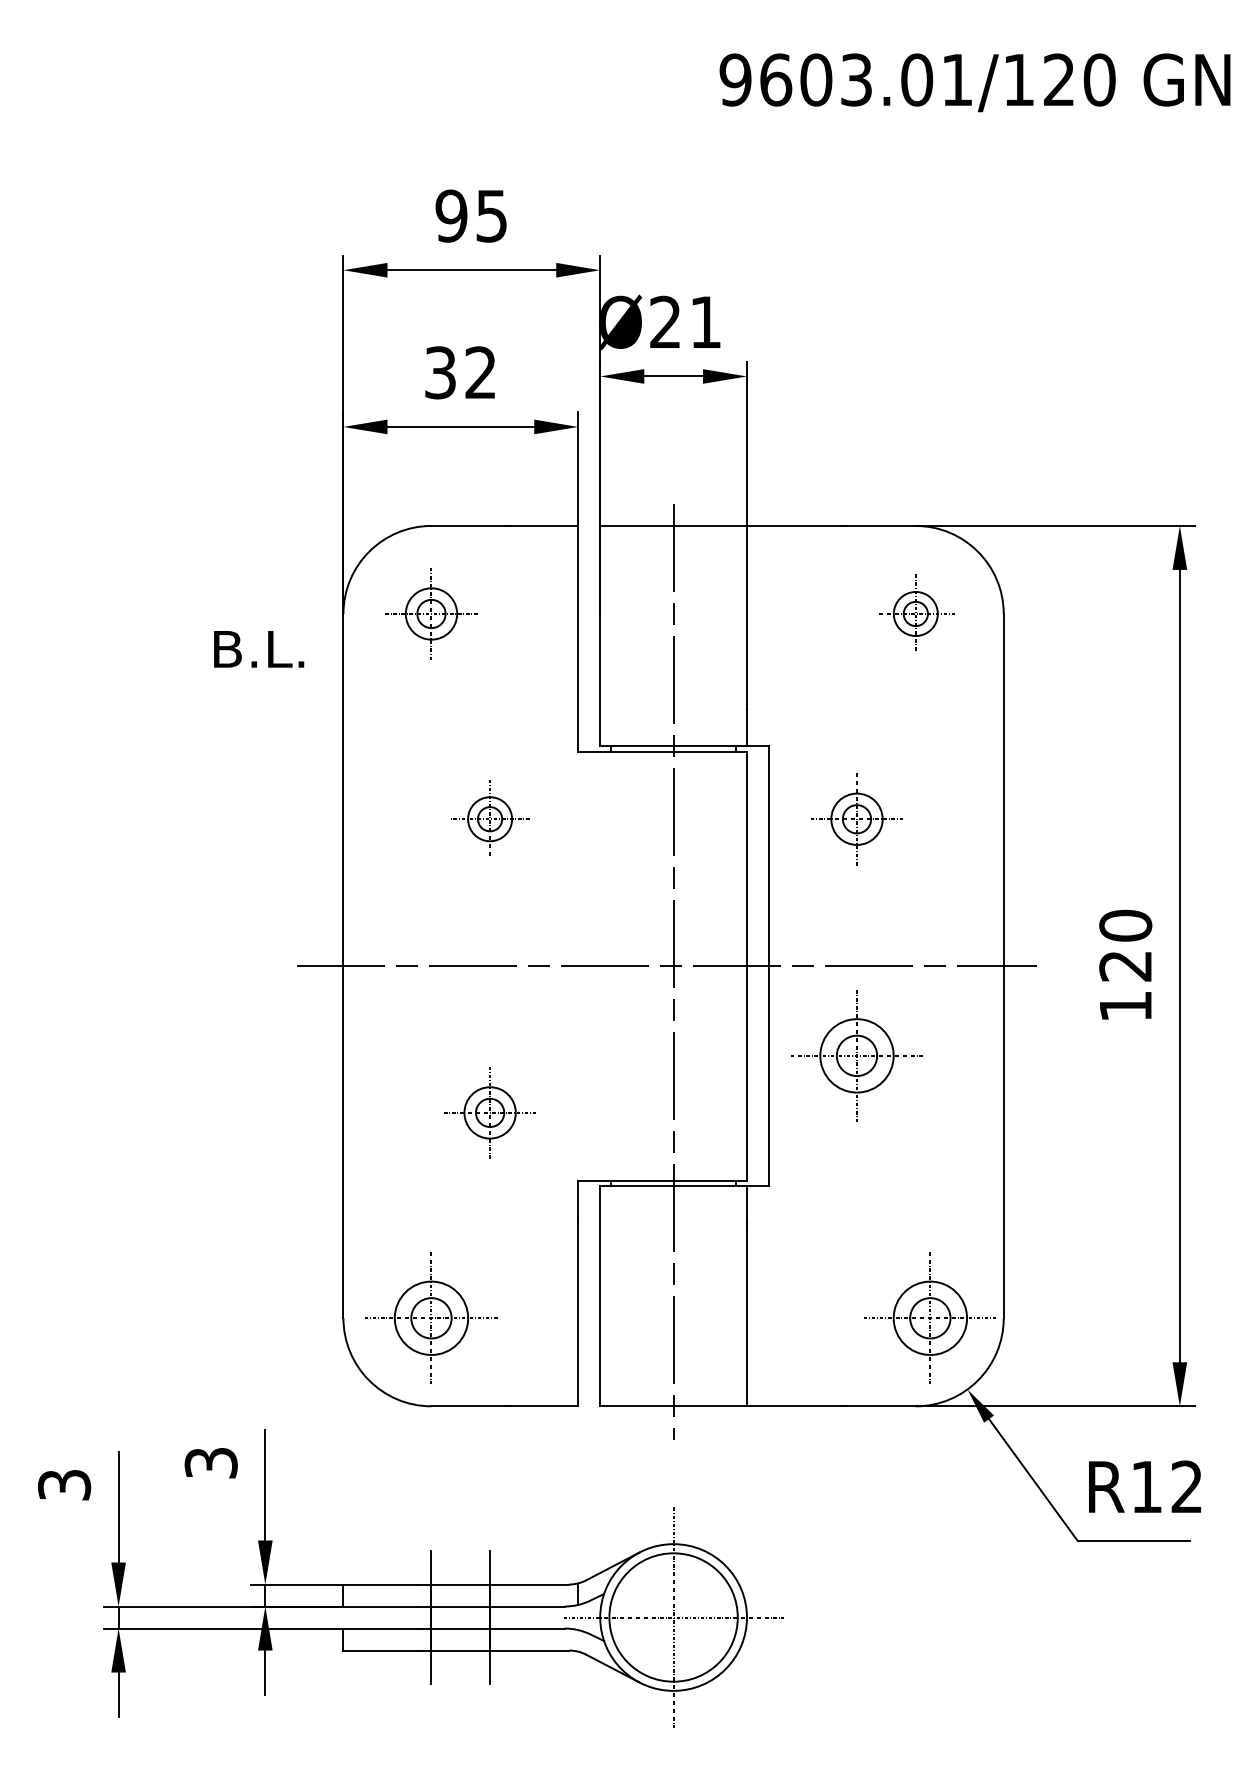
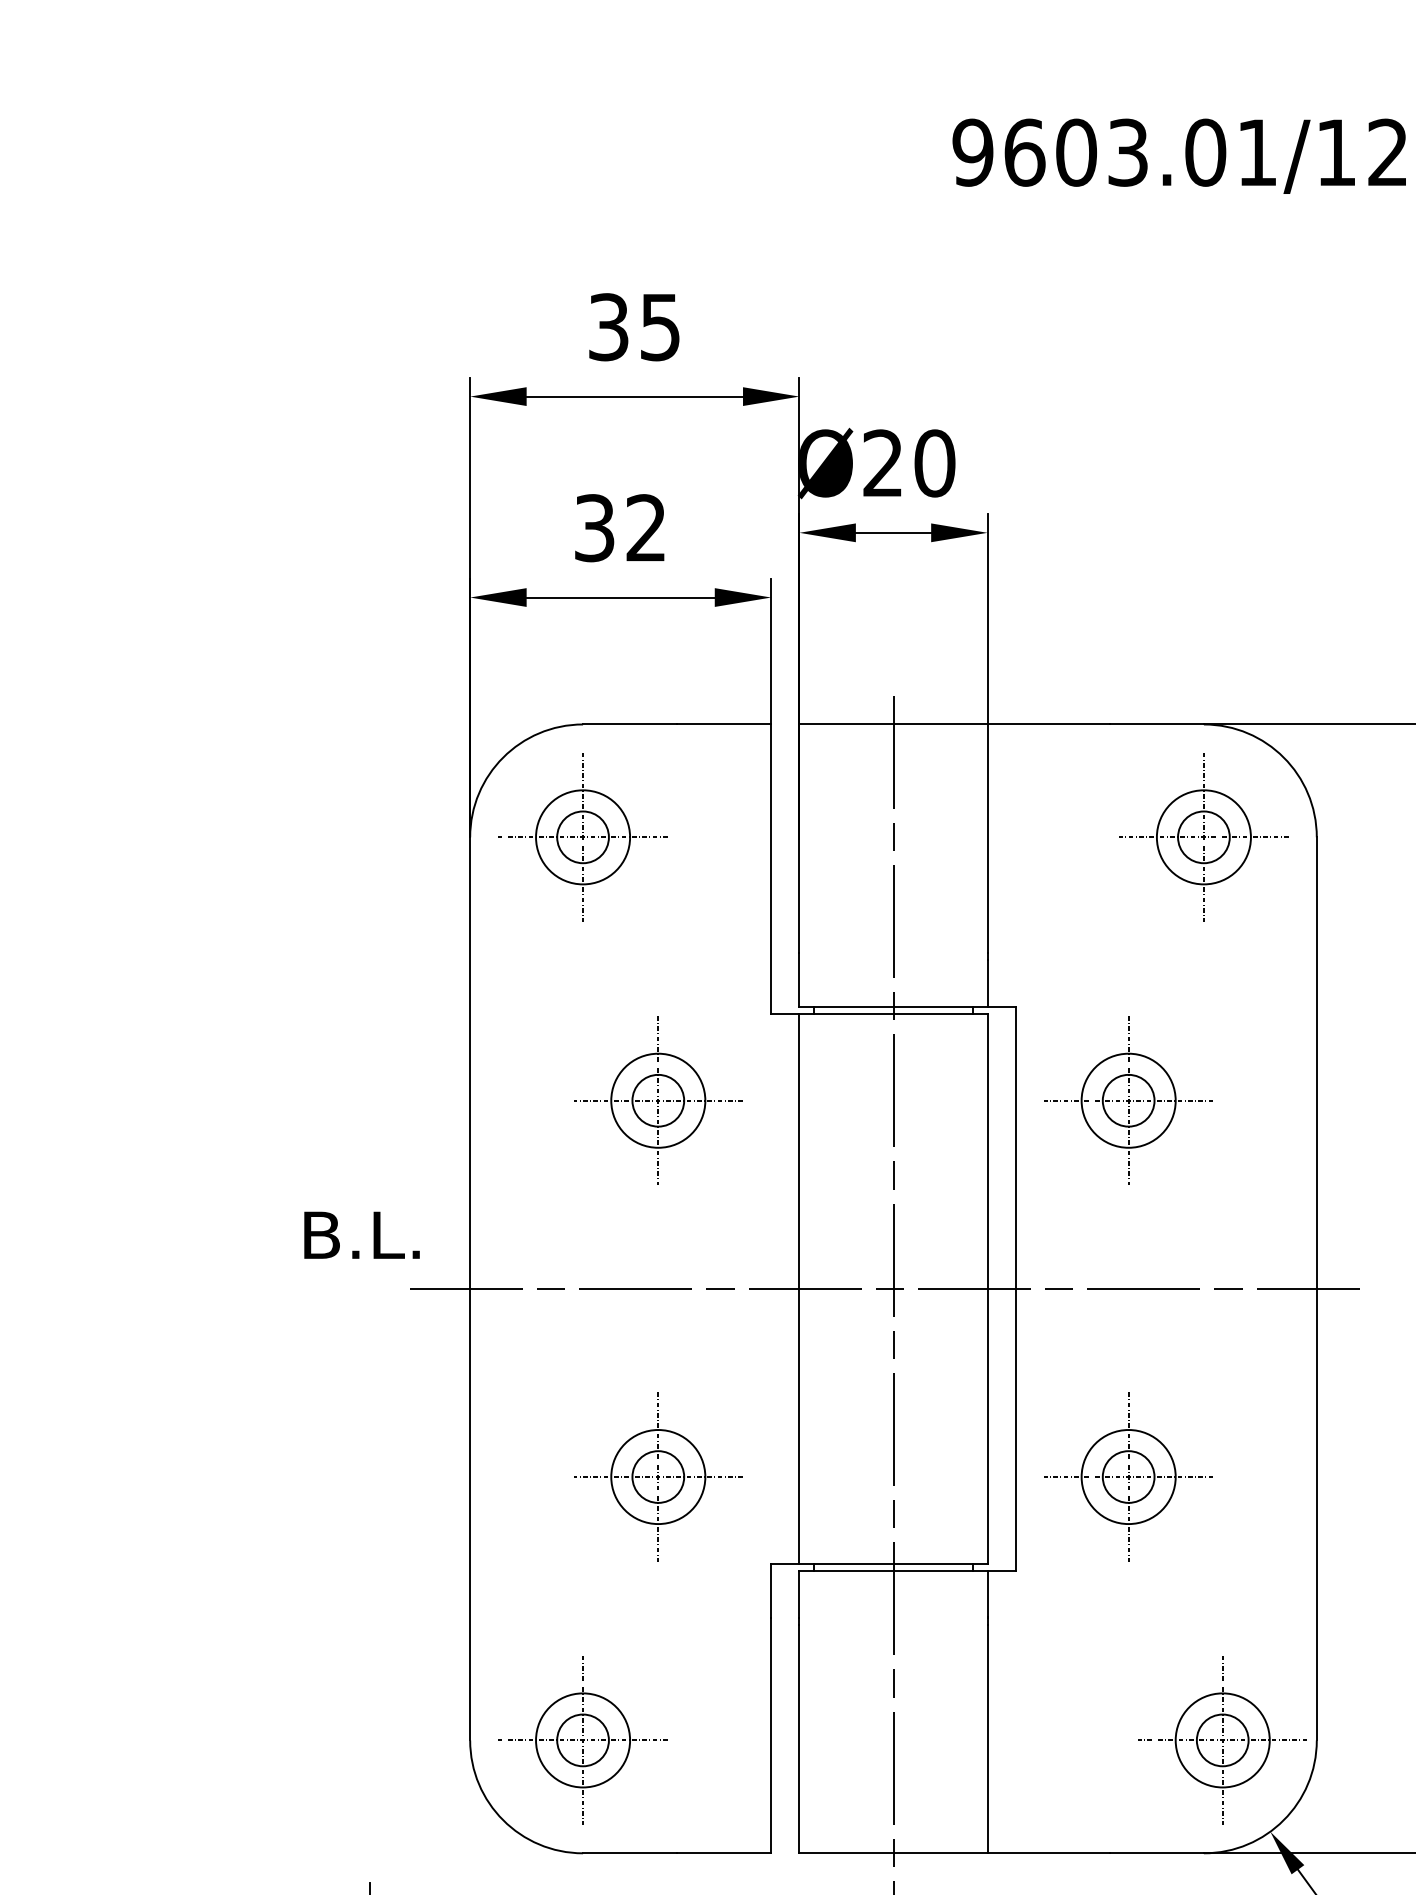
text: (451, 215) -> (608, 326), 95 -> 35
text: (705, 321) -> (934, 462), Ø21 -> Ø20
part: (431, 613) -> (583, 836), size x1.43
part: (915, 613) -> (1203, 836), size x1.67
text: (259, 649) -> (362, 1235), moved
part: (489, 818) -> (657, 1099), size x1.67
part: (856, 818) -> (1128, 1099), size x1.43
line: (600, 965) -> (799, 1288), added
part: (856, 1055) -> (1128, 1476), moved
part: (489, 1112) -> (657, 1476), size x1.43

